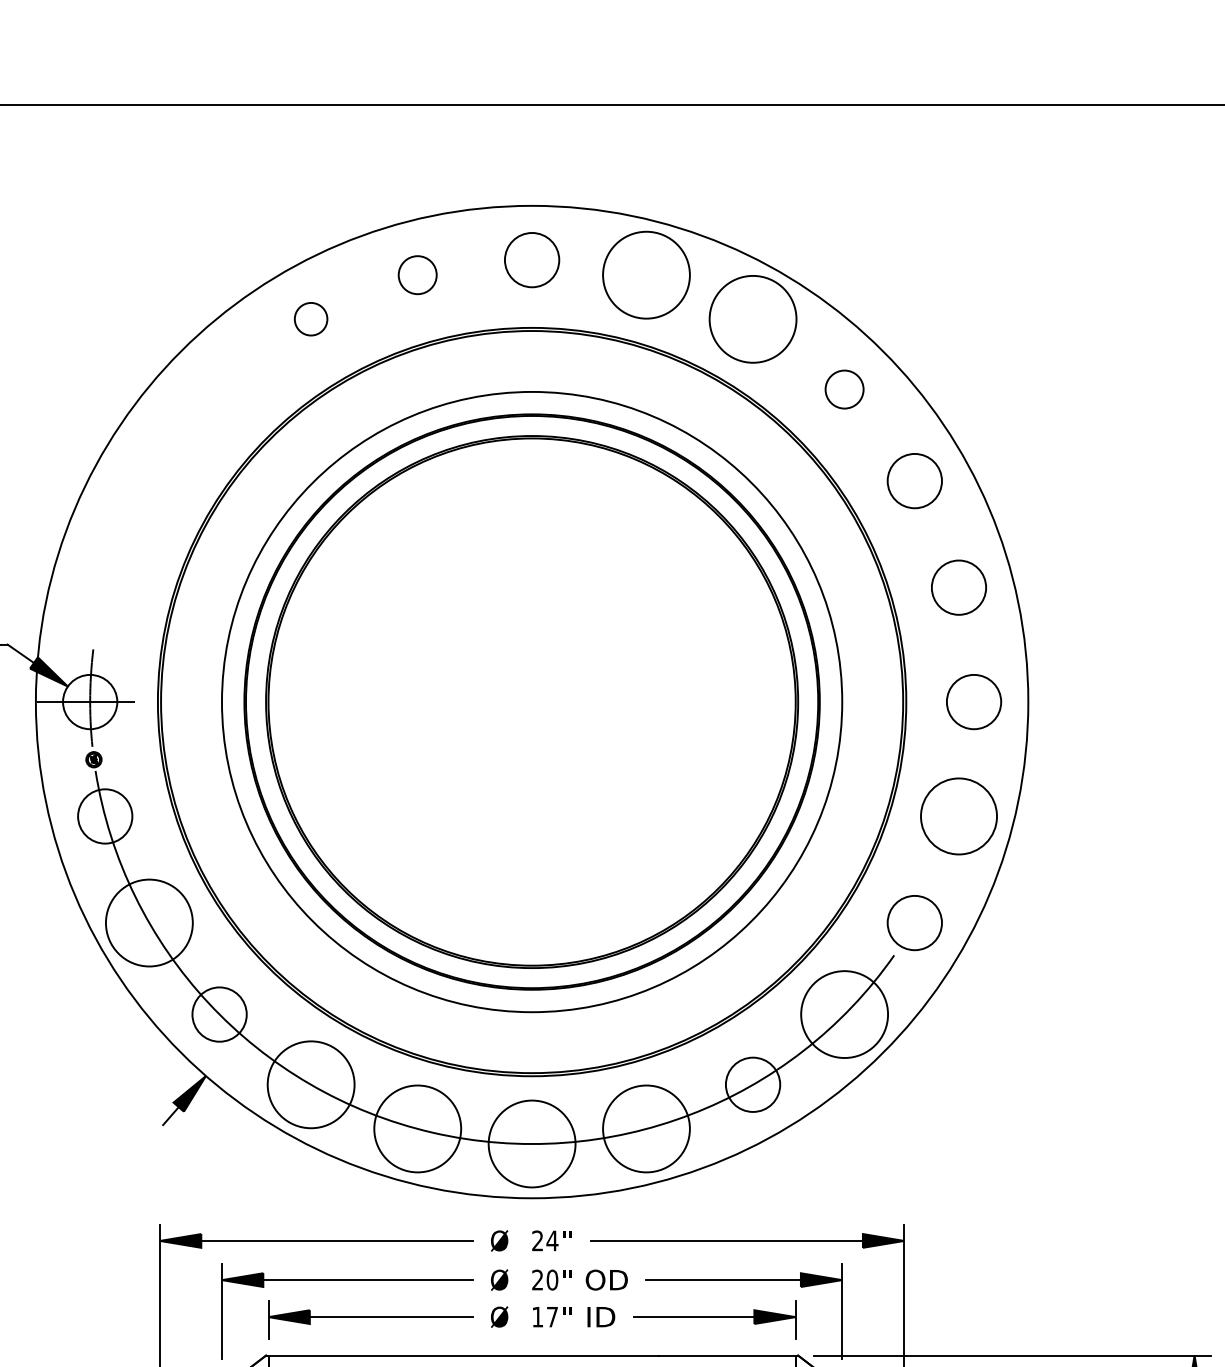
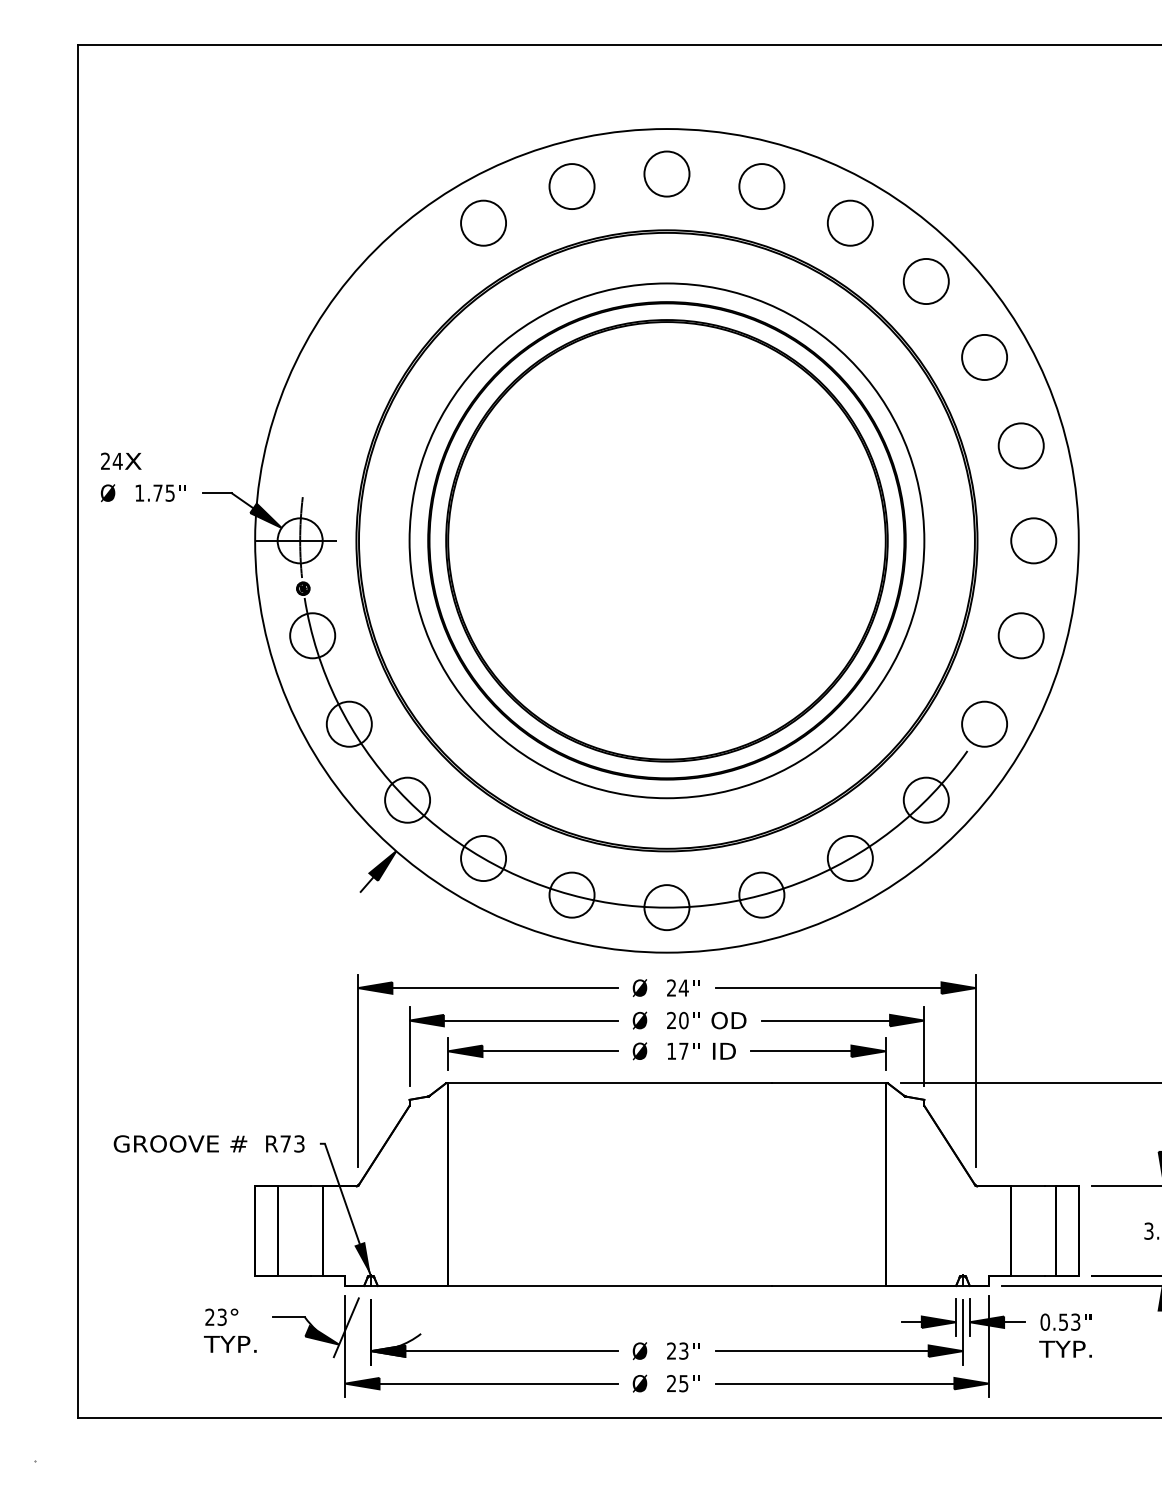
circle: (417, 275) -> (571, 186), size x1.43
circle: (646, 275) -> (761, 186), size x0.62
circle: (311, 318) -> (483, 222), size x1.67
circle: (752, 318) -> (849, 222), size x0.62
circle: (843, 389) -> (925, 281), size x1.43
circle: (958, 816) -> (1020, 635), size x0.71
circle: (148, 922) -> (348, 723), size x0.62
circle: (843, 1013) -> (925, 799), size x0.62
circle: (311, 1084) -> (483, 858), size x0.62
circle: (417, 1128) -> (571, 894), size x0.62
circle: (646, 1128) -> (761, 894), size x0.62
circle: (531, 1143) -> (666, 907), size x0.62

